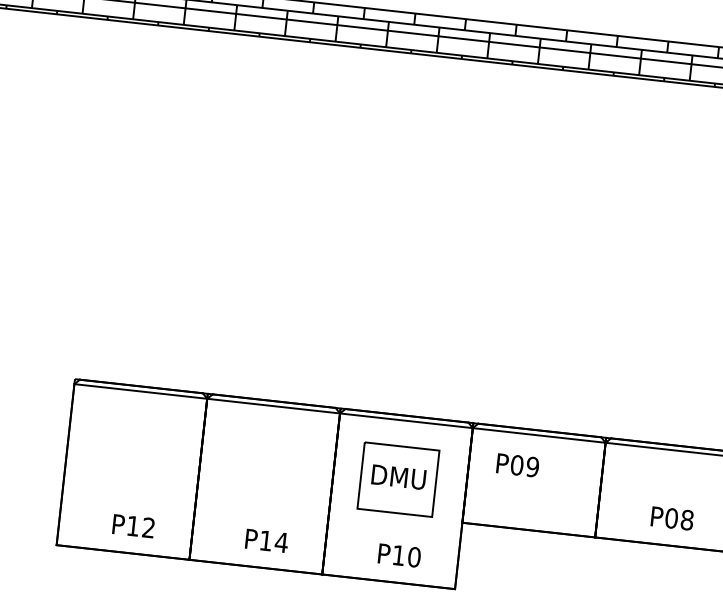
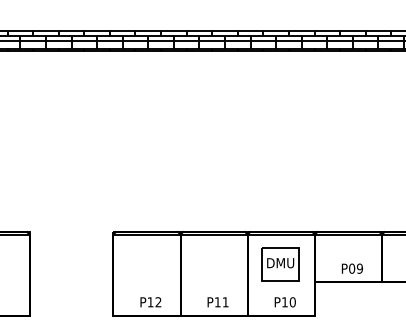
text: (518, 465) -> (352, 268), moved
text: (281, 542) -> (225, 302), P14 -> P11

